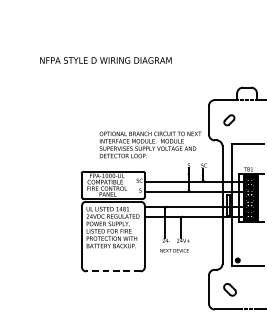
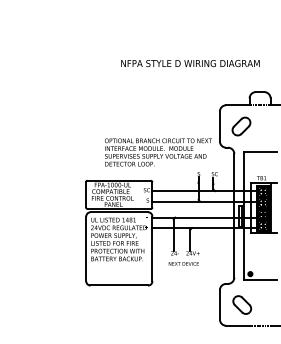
text: (105, 60) -> (190, 63), moved
part: (229, 120) -> (241, 126), size x1.67
line: (113, 271) -> (119, 285), dashed -> solid
part: (229, 289) -> (241, 304), size x1.43

